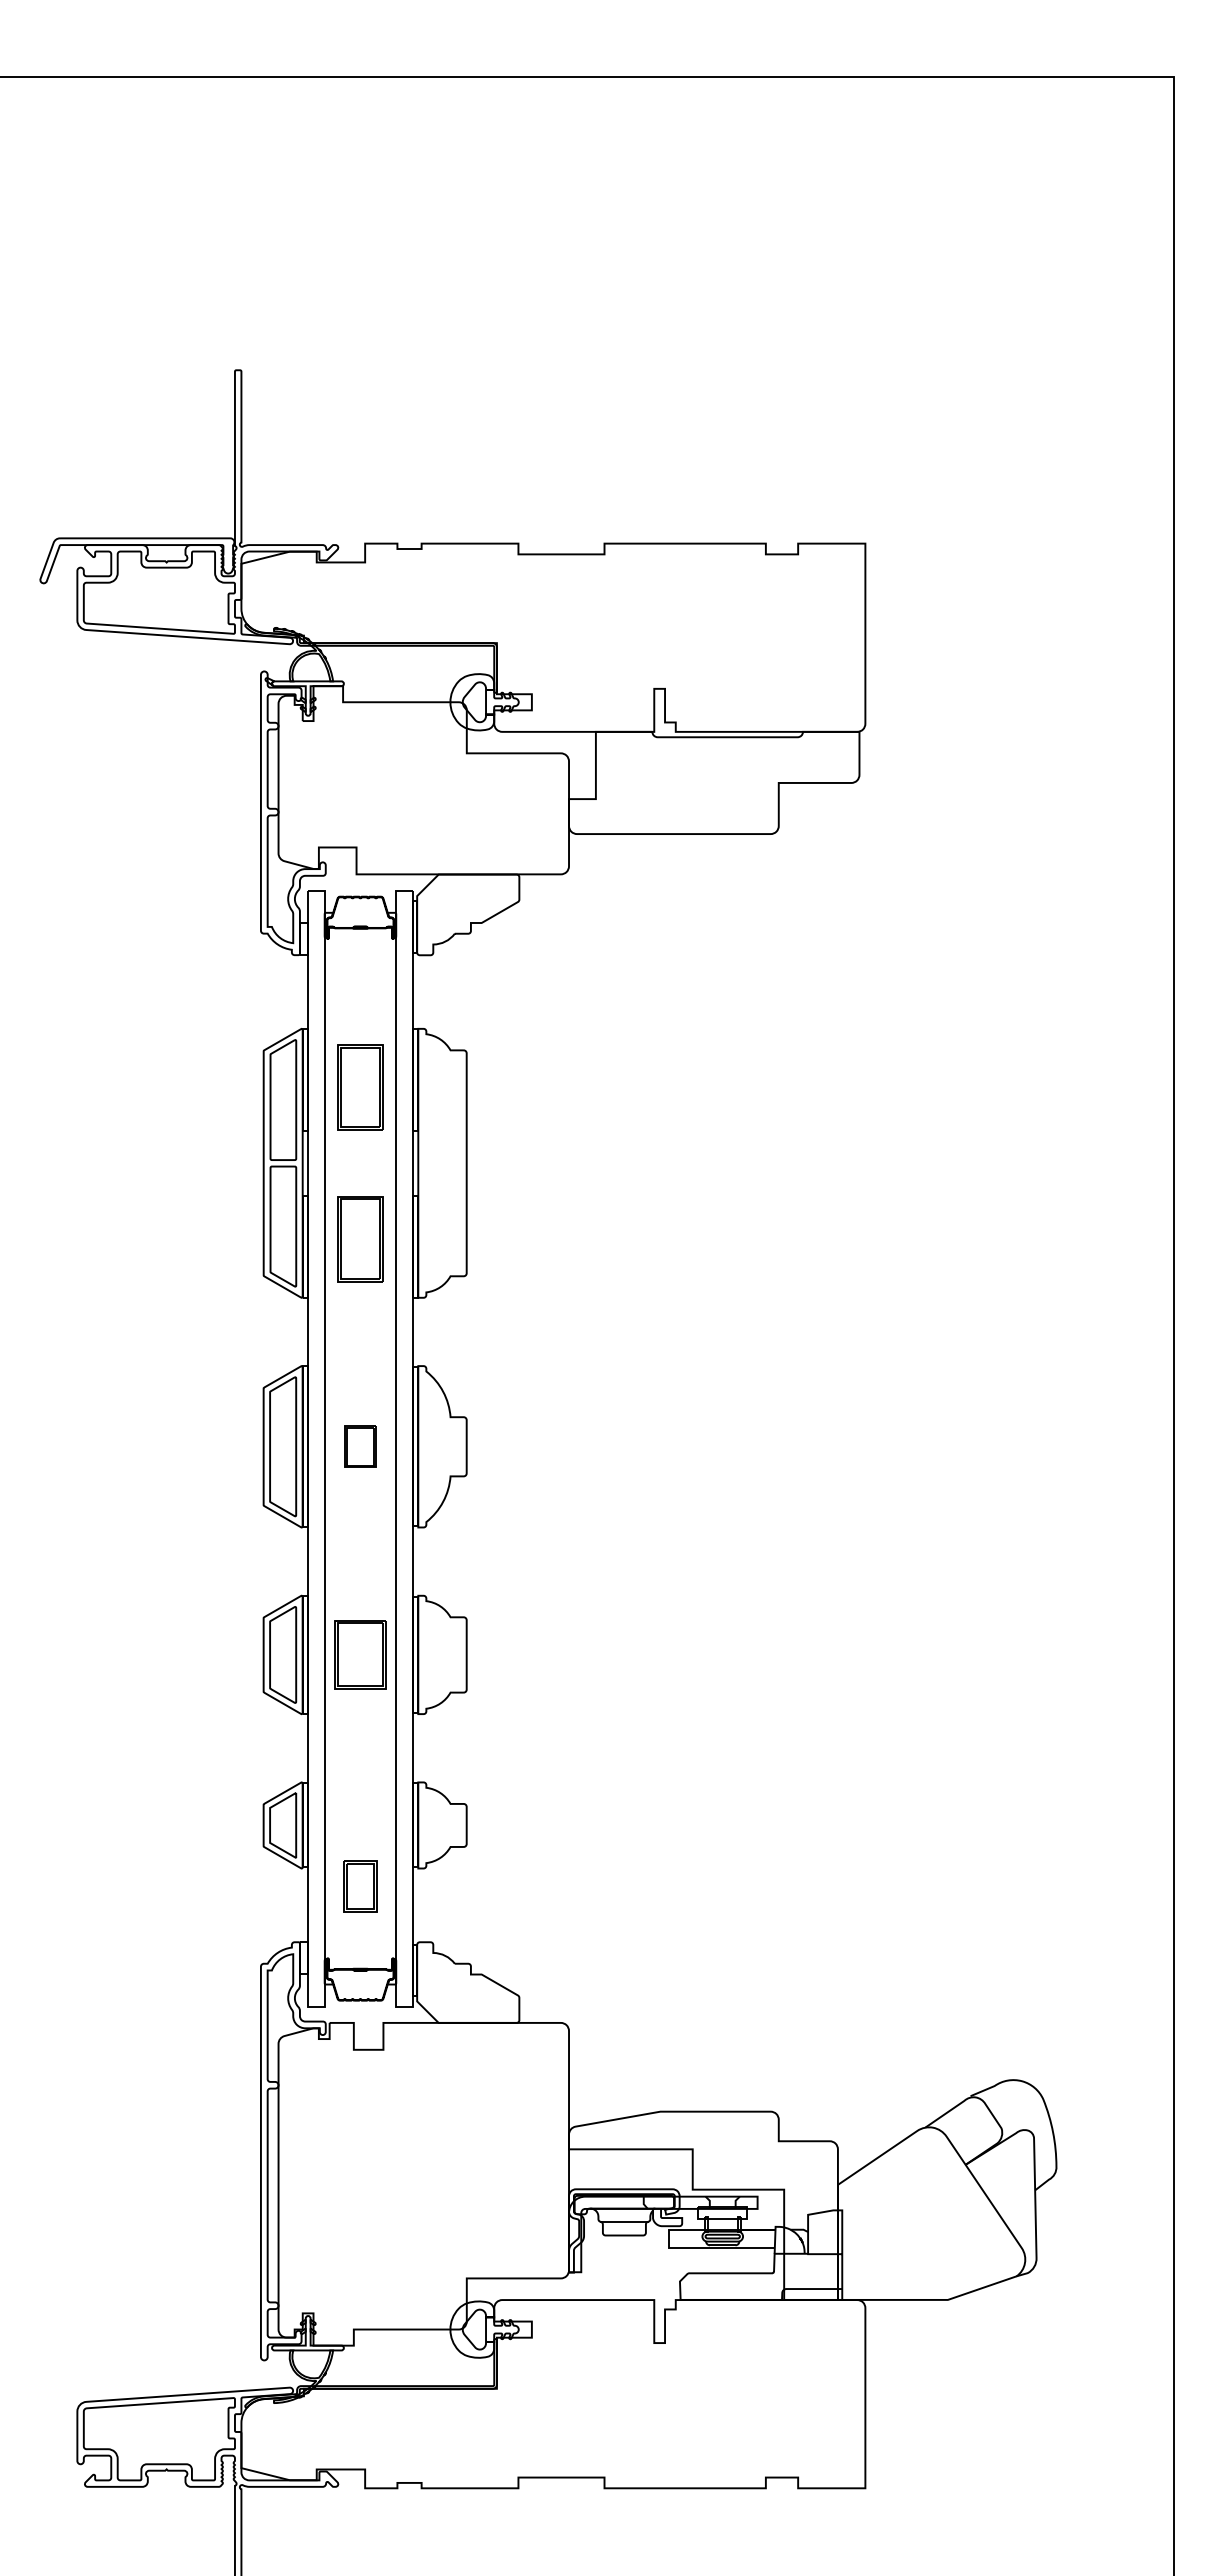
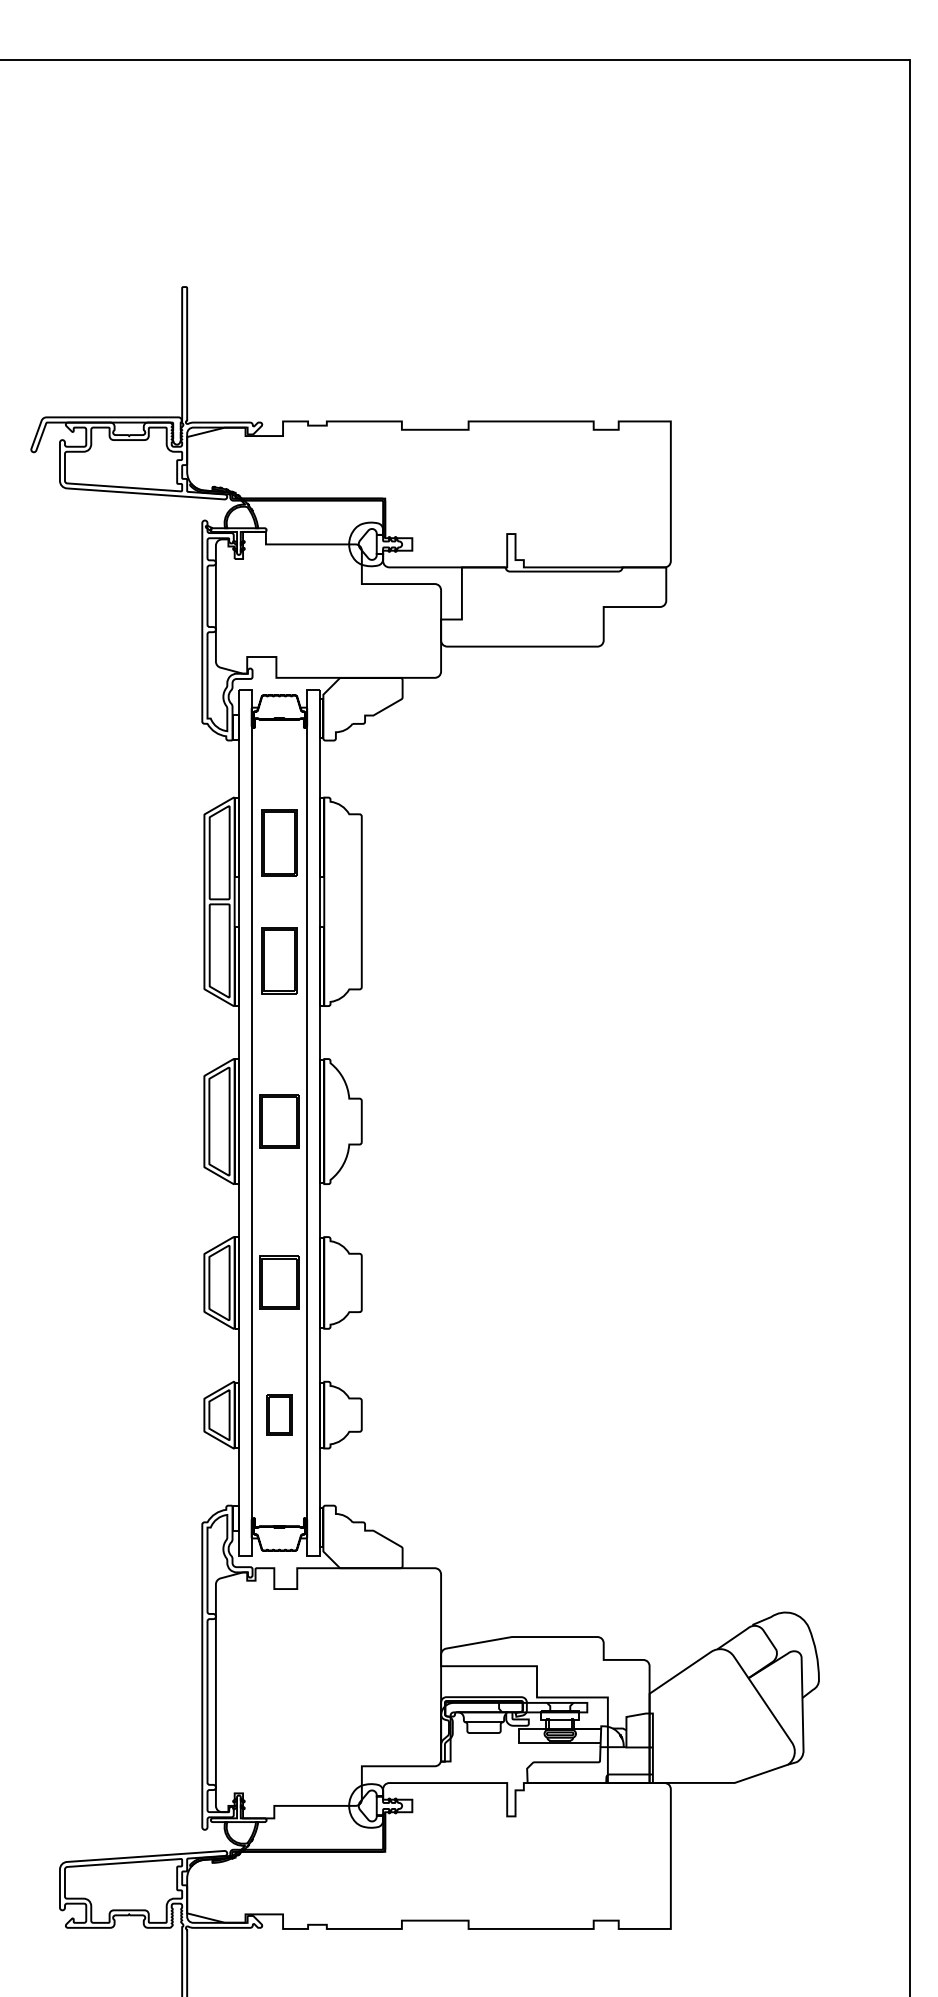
part: (360, 1446) -> (279, 1121), size x1.67
part: (360, 1886) -> (279, 1415), moved

